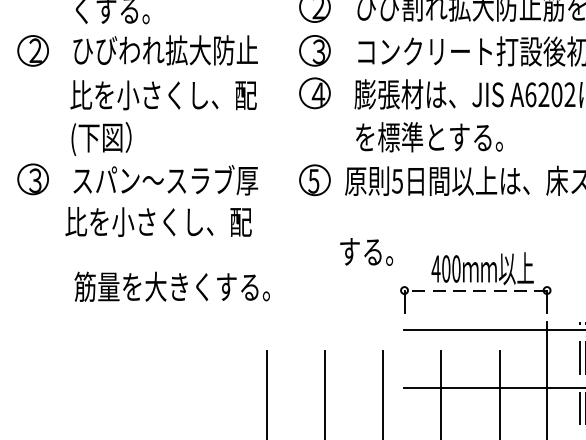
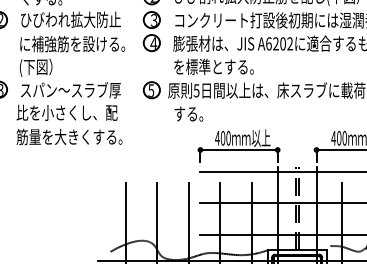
text: (168, 95) -> (72, 44), 比を小さくし、配 -> に補強筋を設ける。
text: (365, 250) -> (188, 113), moved
text: (172, 285) -> (69, 136), moved
line: (476, 291) -> (239, 150), dashed -> solid

